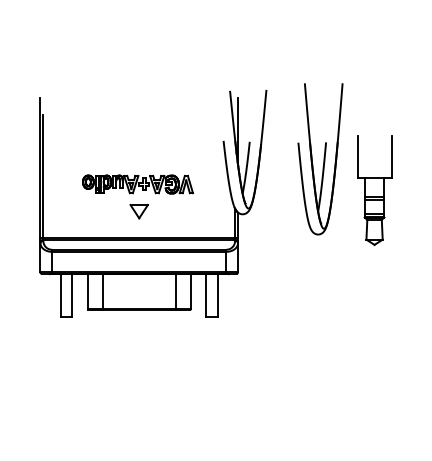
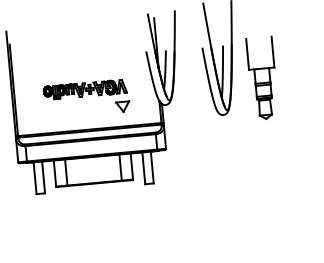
part: (138, 211) -> (122, 106), moved

